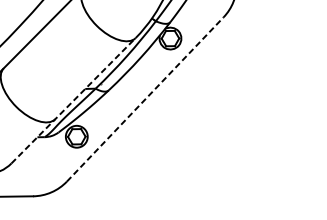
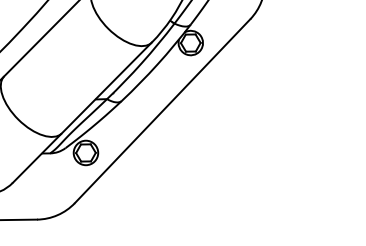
line: (145, 98) -> (162, 110), dashed -> solid
line: (73, 100) -> (82, 112), dashed -> solid

